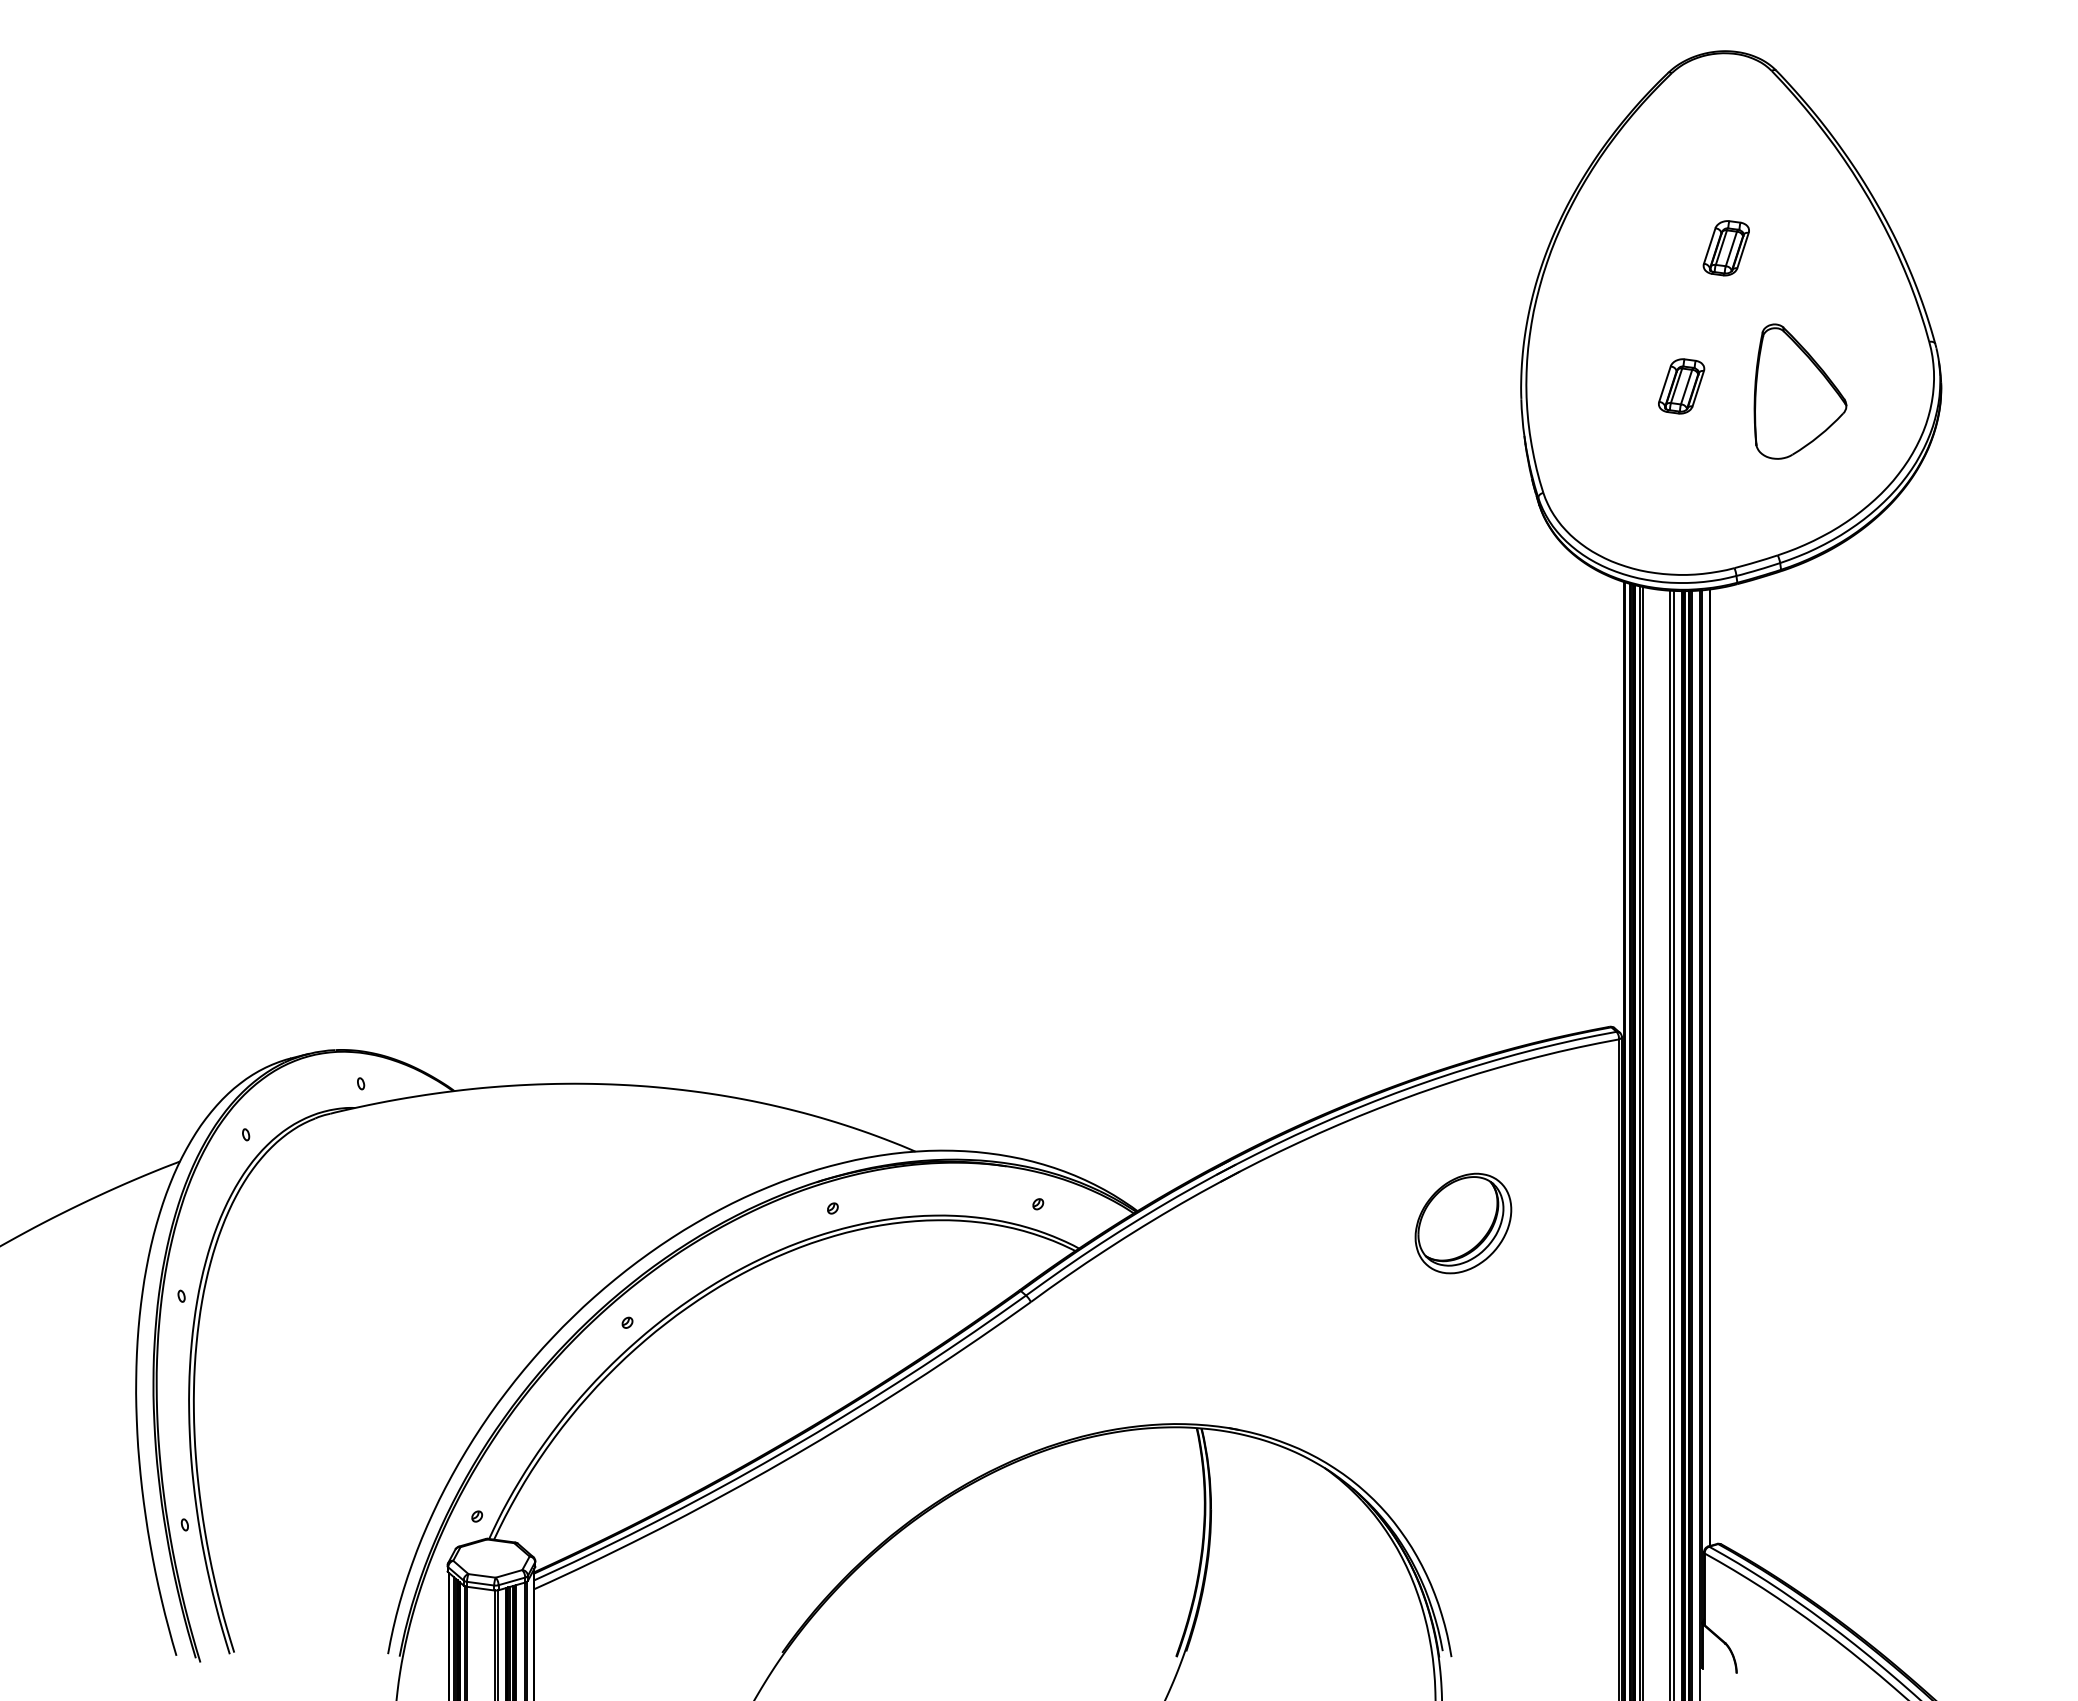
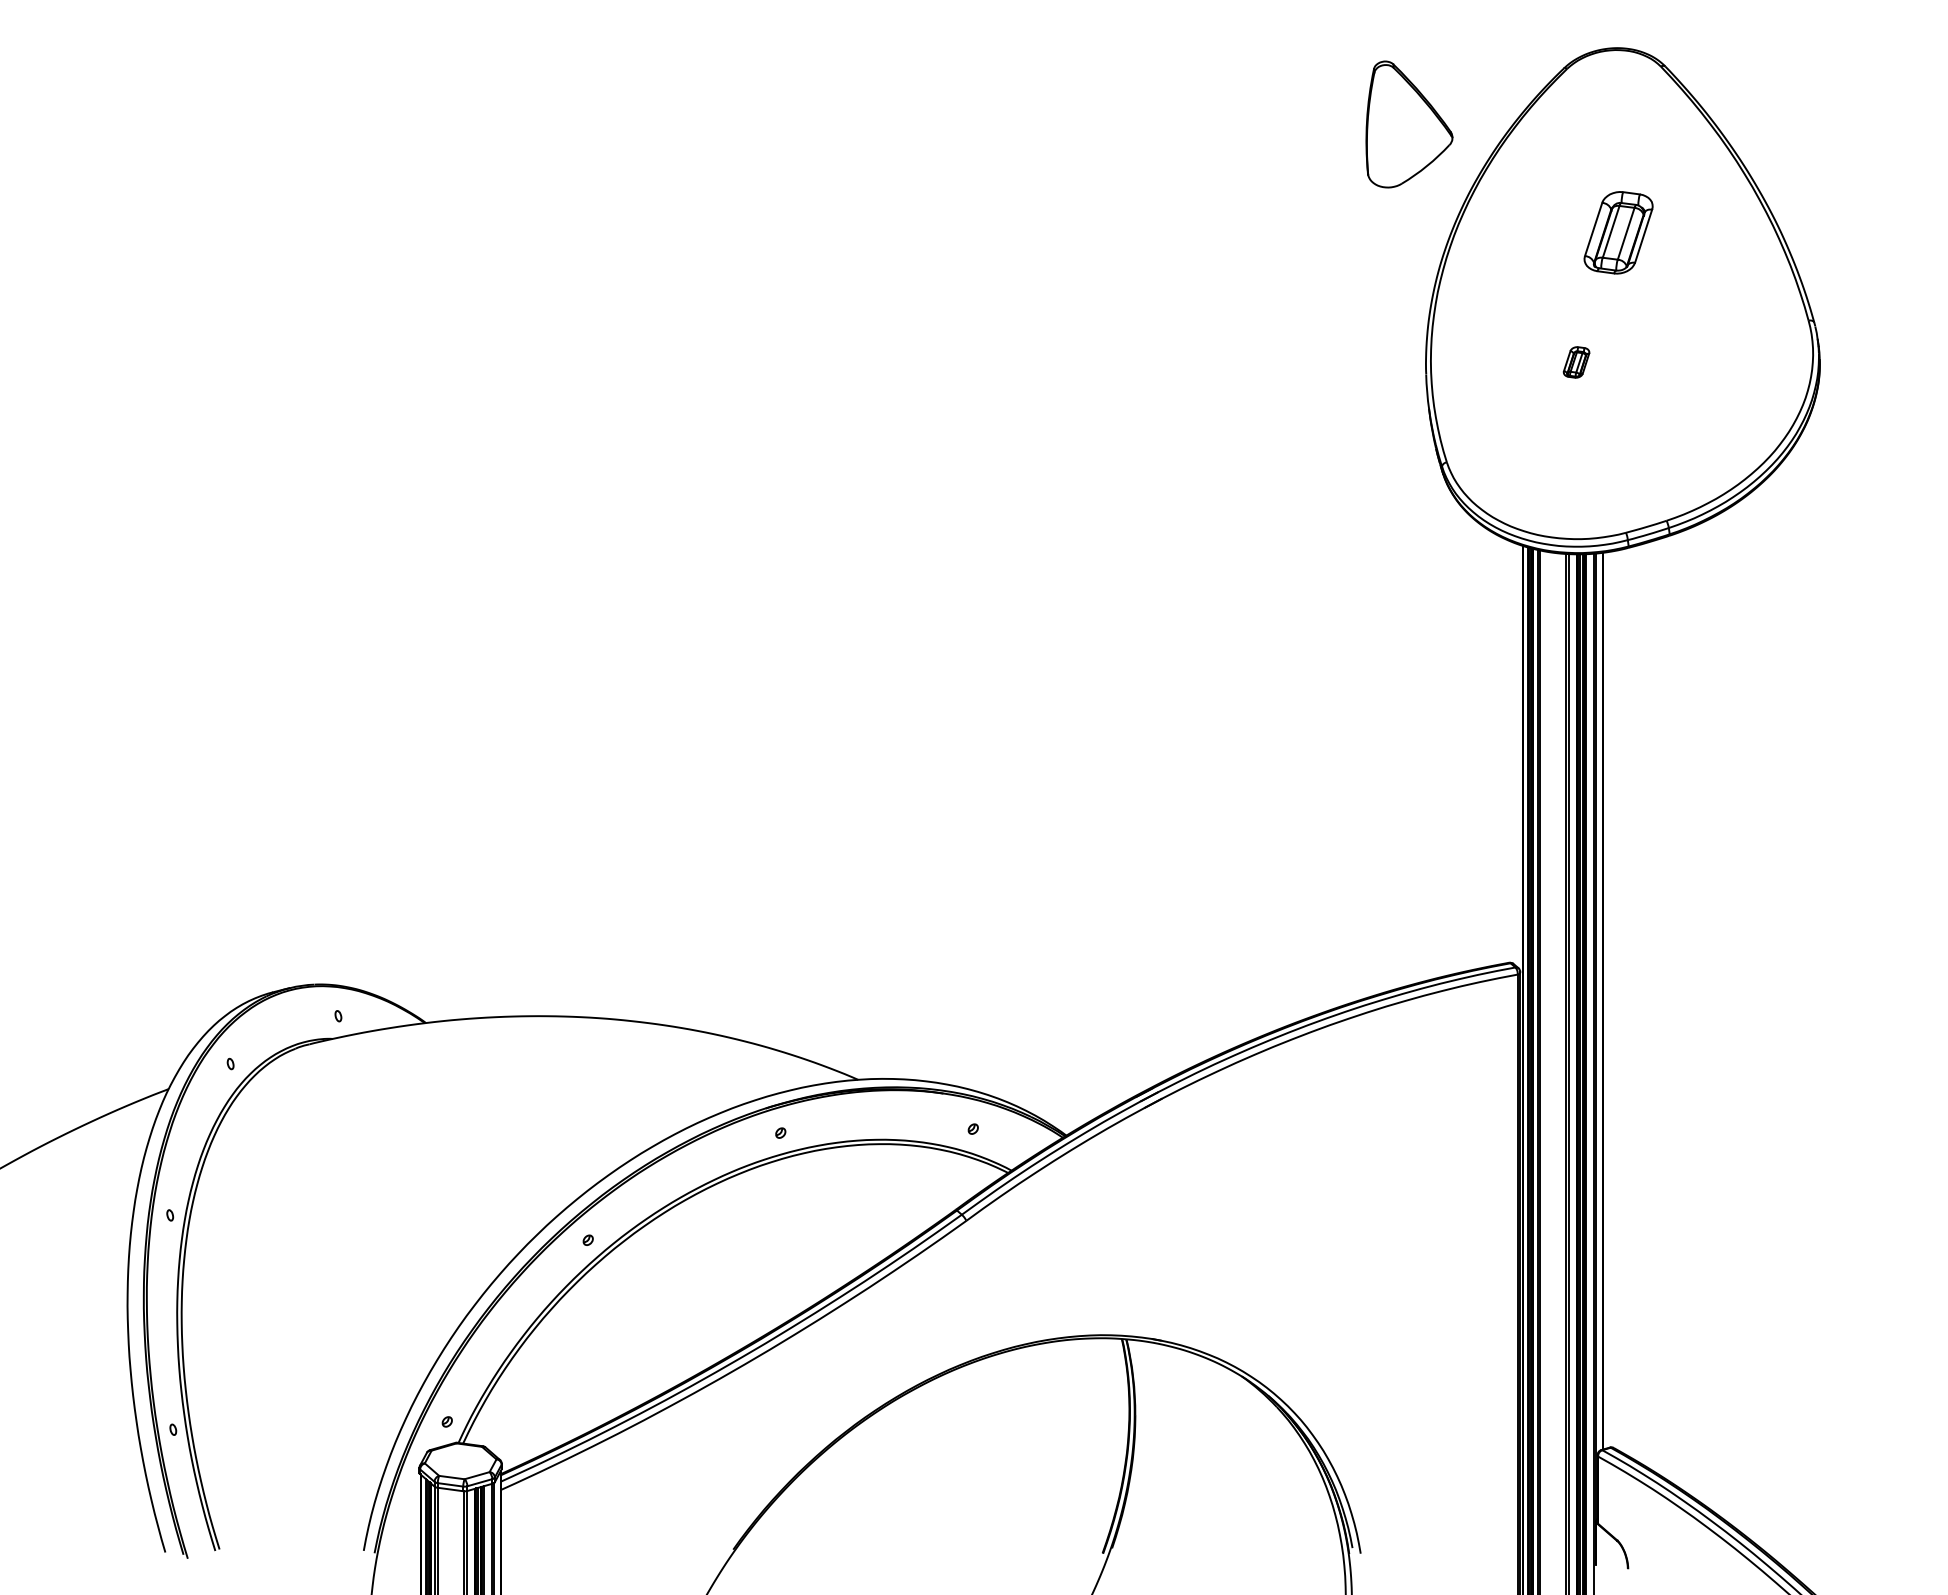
part: (1725, 248) -> (1617, 233), size x1.6
part: (1681, 386) -> (1576, 362), size x0.6
part: (1800, 391) -> (1409, 124), moved
part: (1463, 1223) -> (1371, 1147), removed

